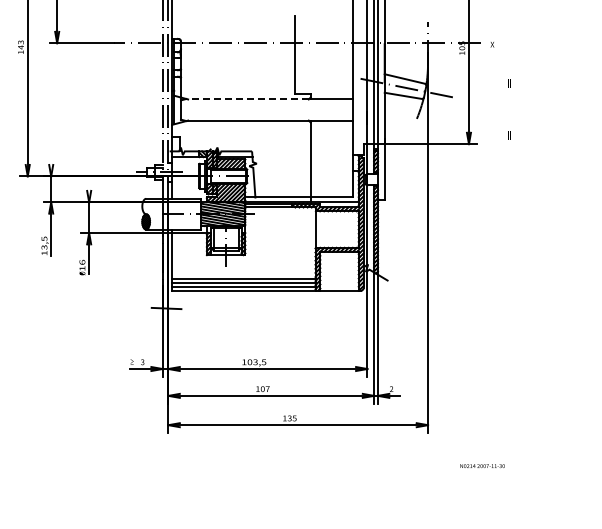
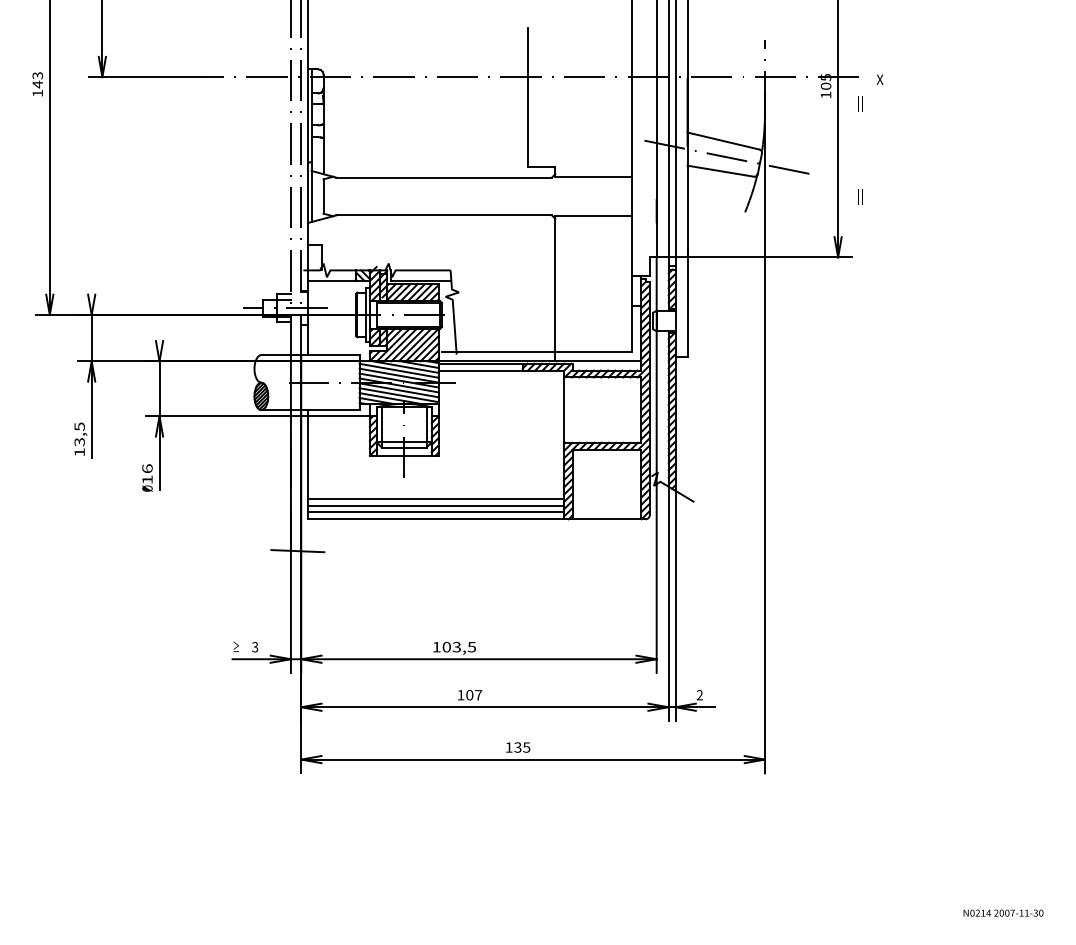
line: (247, 99) -> (442, 177), dashed -> solid
text: (509, 109) -> (860, 150), moved
text: (482, 465) -> (1003, 912), moved

